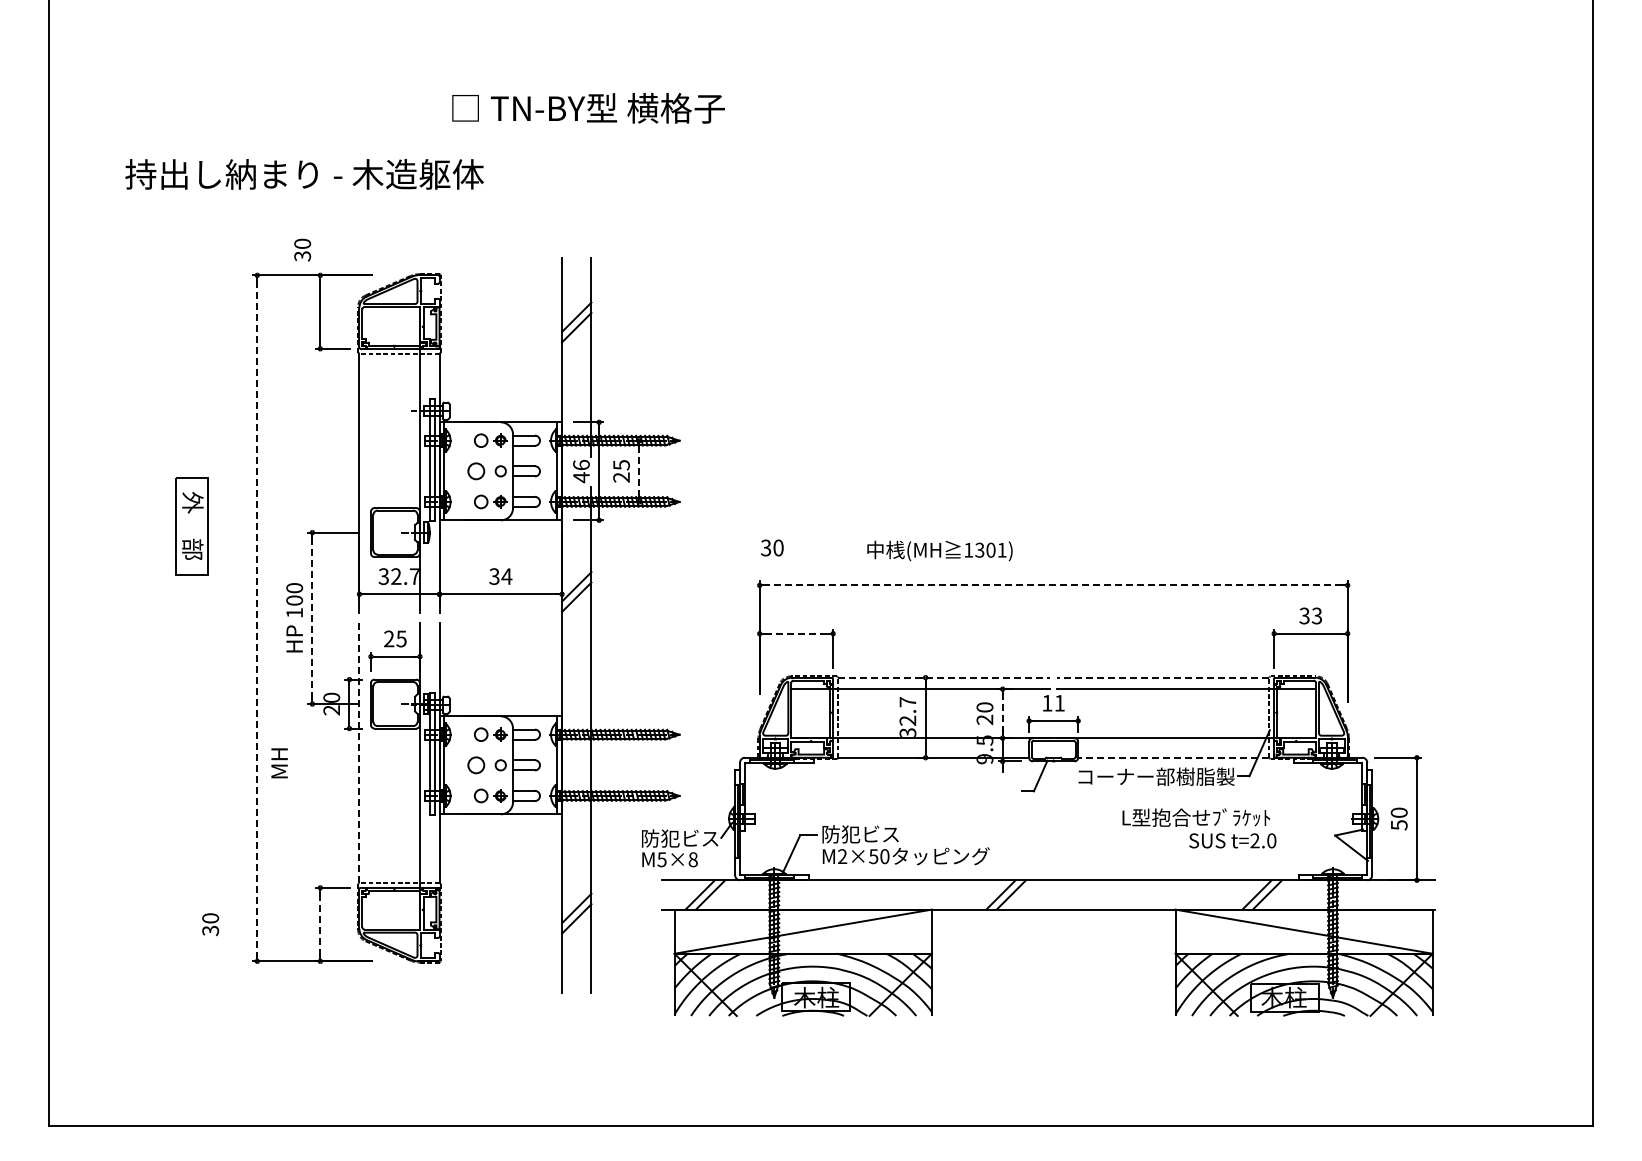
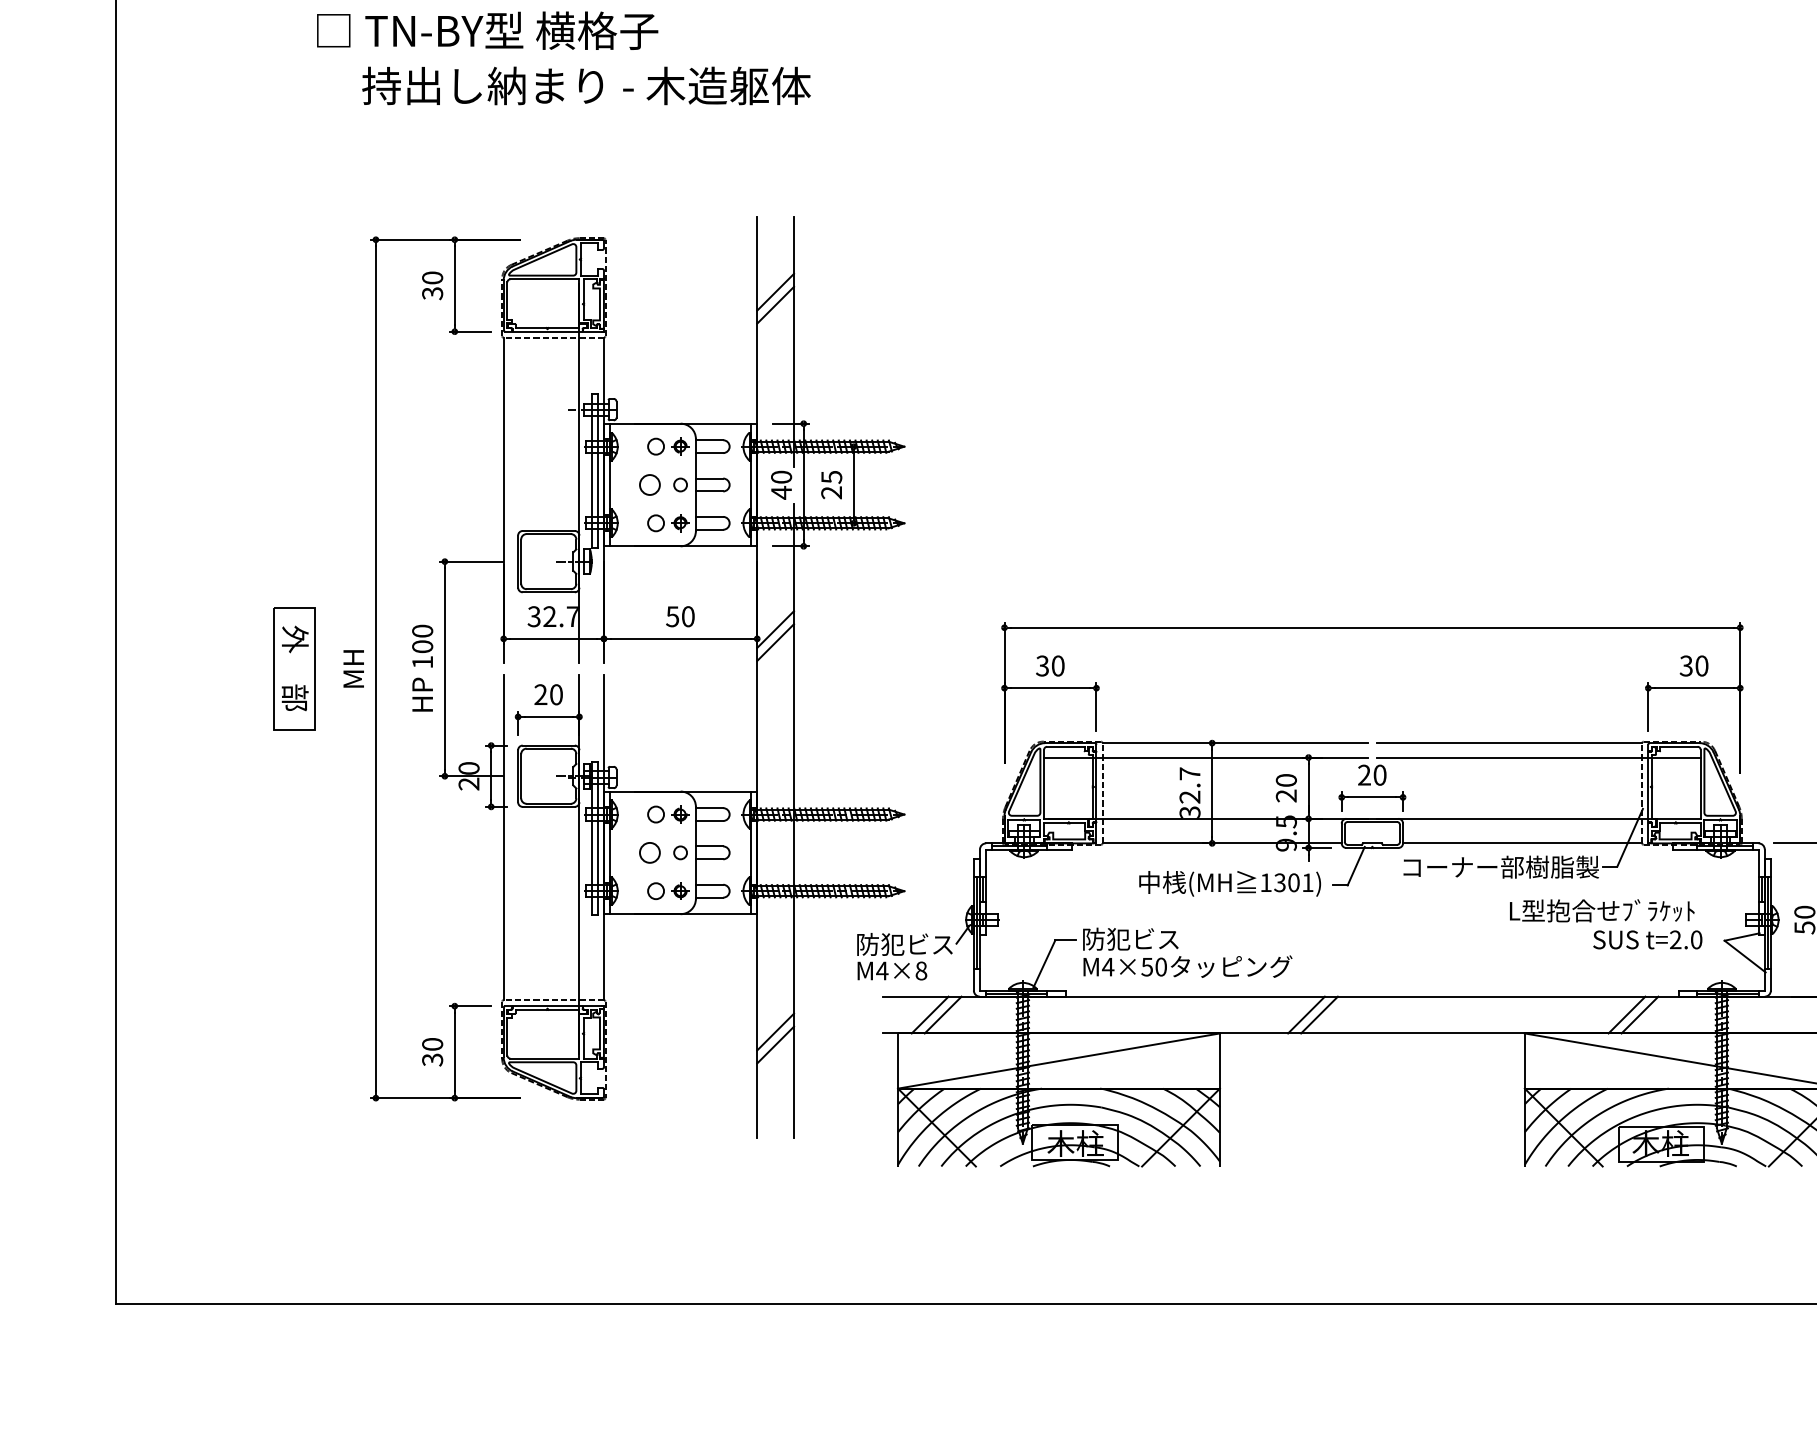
text: (588, 108) -> (487, 30), moved
text: (304, 174) -> (586, 86), moved
text: (302, 249) -> (432, 284), moved
text: (581, 464) -> (781, 476), 46 -> 40
line: (639, 471) -> (854, 485), dashed -> solid
part: (191, 526) -> (293, 669), moved
text: (771, 547) -> (1049, 665), moved
text: (939, 550) -> (1229, 883), moved
text: (500, 576) -> (680, 616), 34 -> 50
line: (1053, 585) -> (1372, 627), dashed -> solid
text: (1316, 615) -> (1701, 665), 33 -> 30
line: (257, 618) -> (376, 669), dashed -> solid
line: (312, 618) -> (444, 669), dashed -> solid
line: (796, 633) -> (1050, 687), dashed -> solid
text: (401, 638) -> (556, 694), 25 -> 20
line: (944, 677) -> (1235, 742), dashed -> solid
line: (1163, 677) -> (1509, 742), dashed -> solid
text: (1053, 702) -> (1372, 774), 11 -> 20
line: (1002, 713) -> (1308, 788), dashed -> solid
line: (359, 753) -> (503, 838), dashed -> solid
line: (1173, 757) -> (1522, 843), dashed -> solid
text: (279, 763) -> (353, 669), moved
text: (1199, 828) -> (1606, 924), moved
text: (842, 856) -> (1108, 966), M2×50 -> M4×50
text: (661, 859) -> (881, 970), M5×8 -> M4×8
text: (210, 924) -> (432, 1052), moved
line: (320, 924) -> (454, 1052), dashed -> solid

